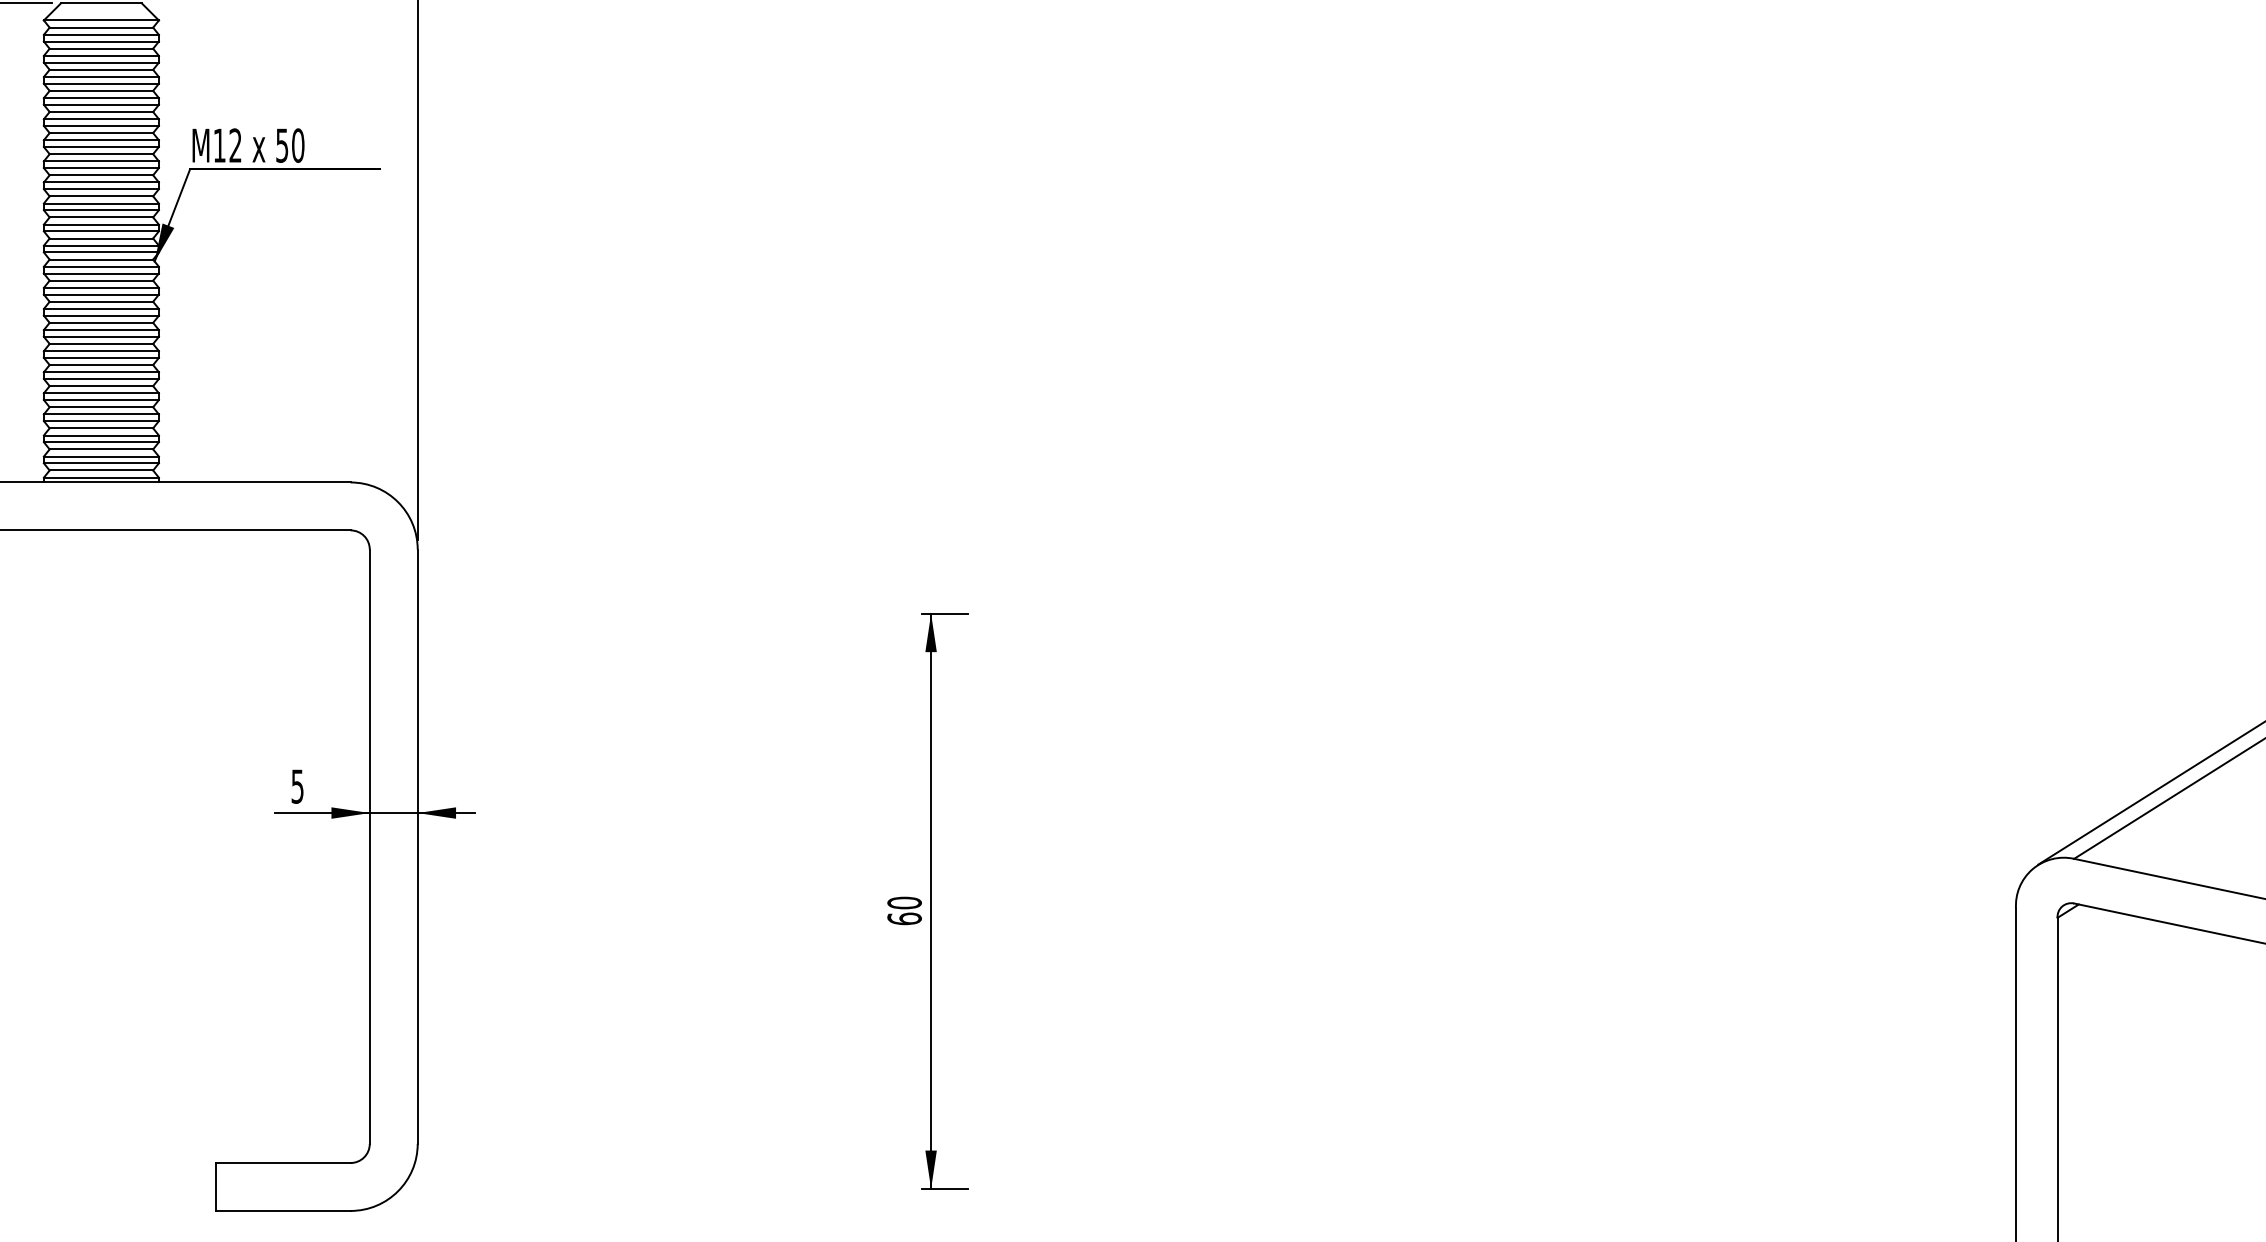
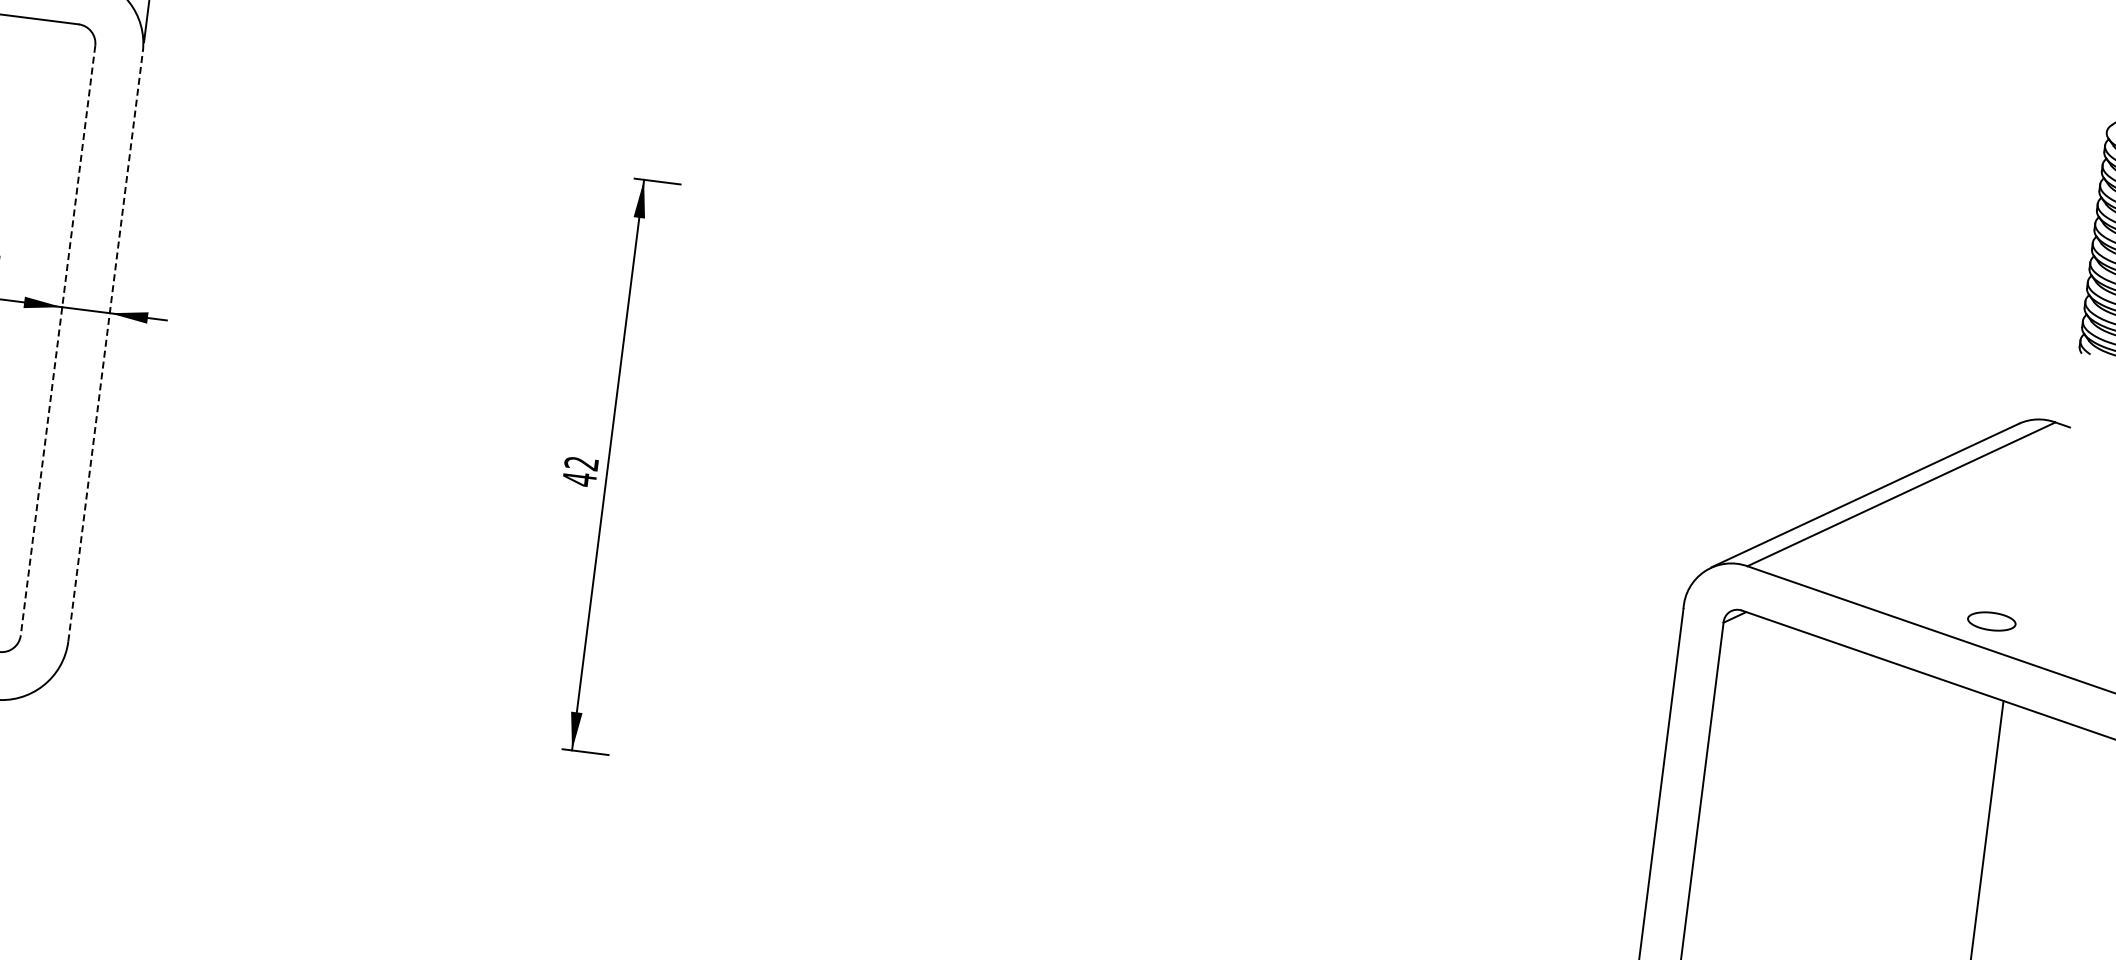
line: (417, 846) -> (105, 346), solid -> dashed
line: (369, 847) -> (57, 341), solid -> dashed
text: (904, 910) -> (580, 470), 60 -> 42

